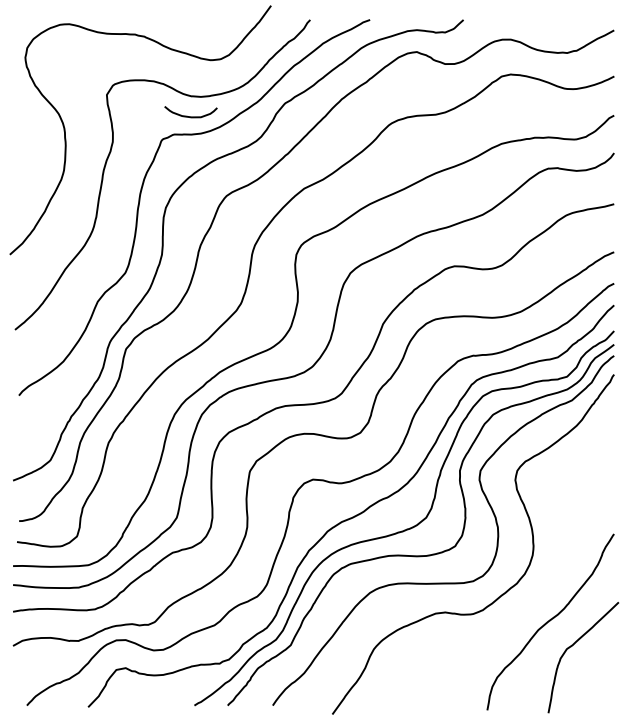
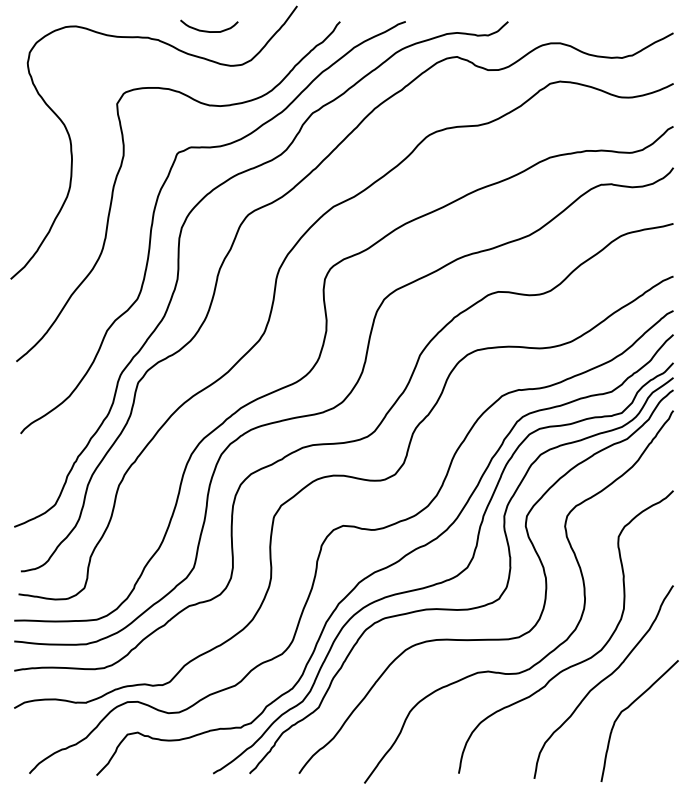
curve: (190, 116) -> (208, 31), moved
curve: (528, 603) -> (579, 661), added

